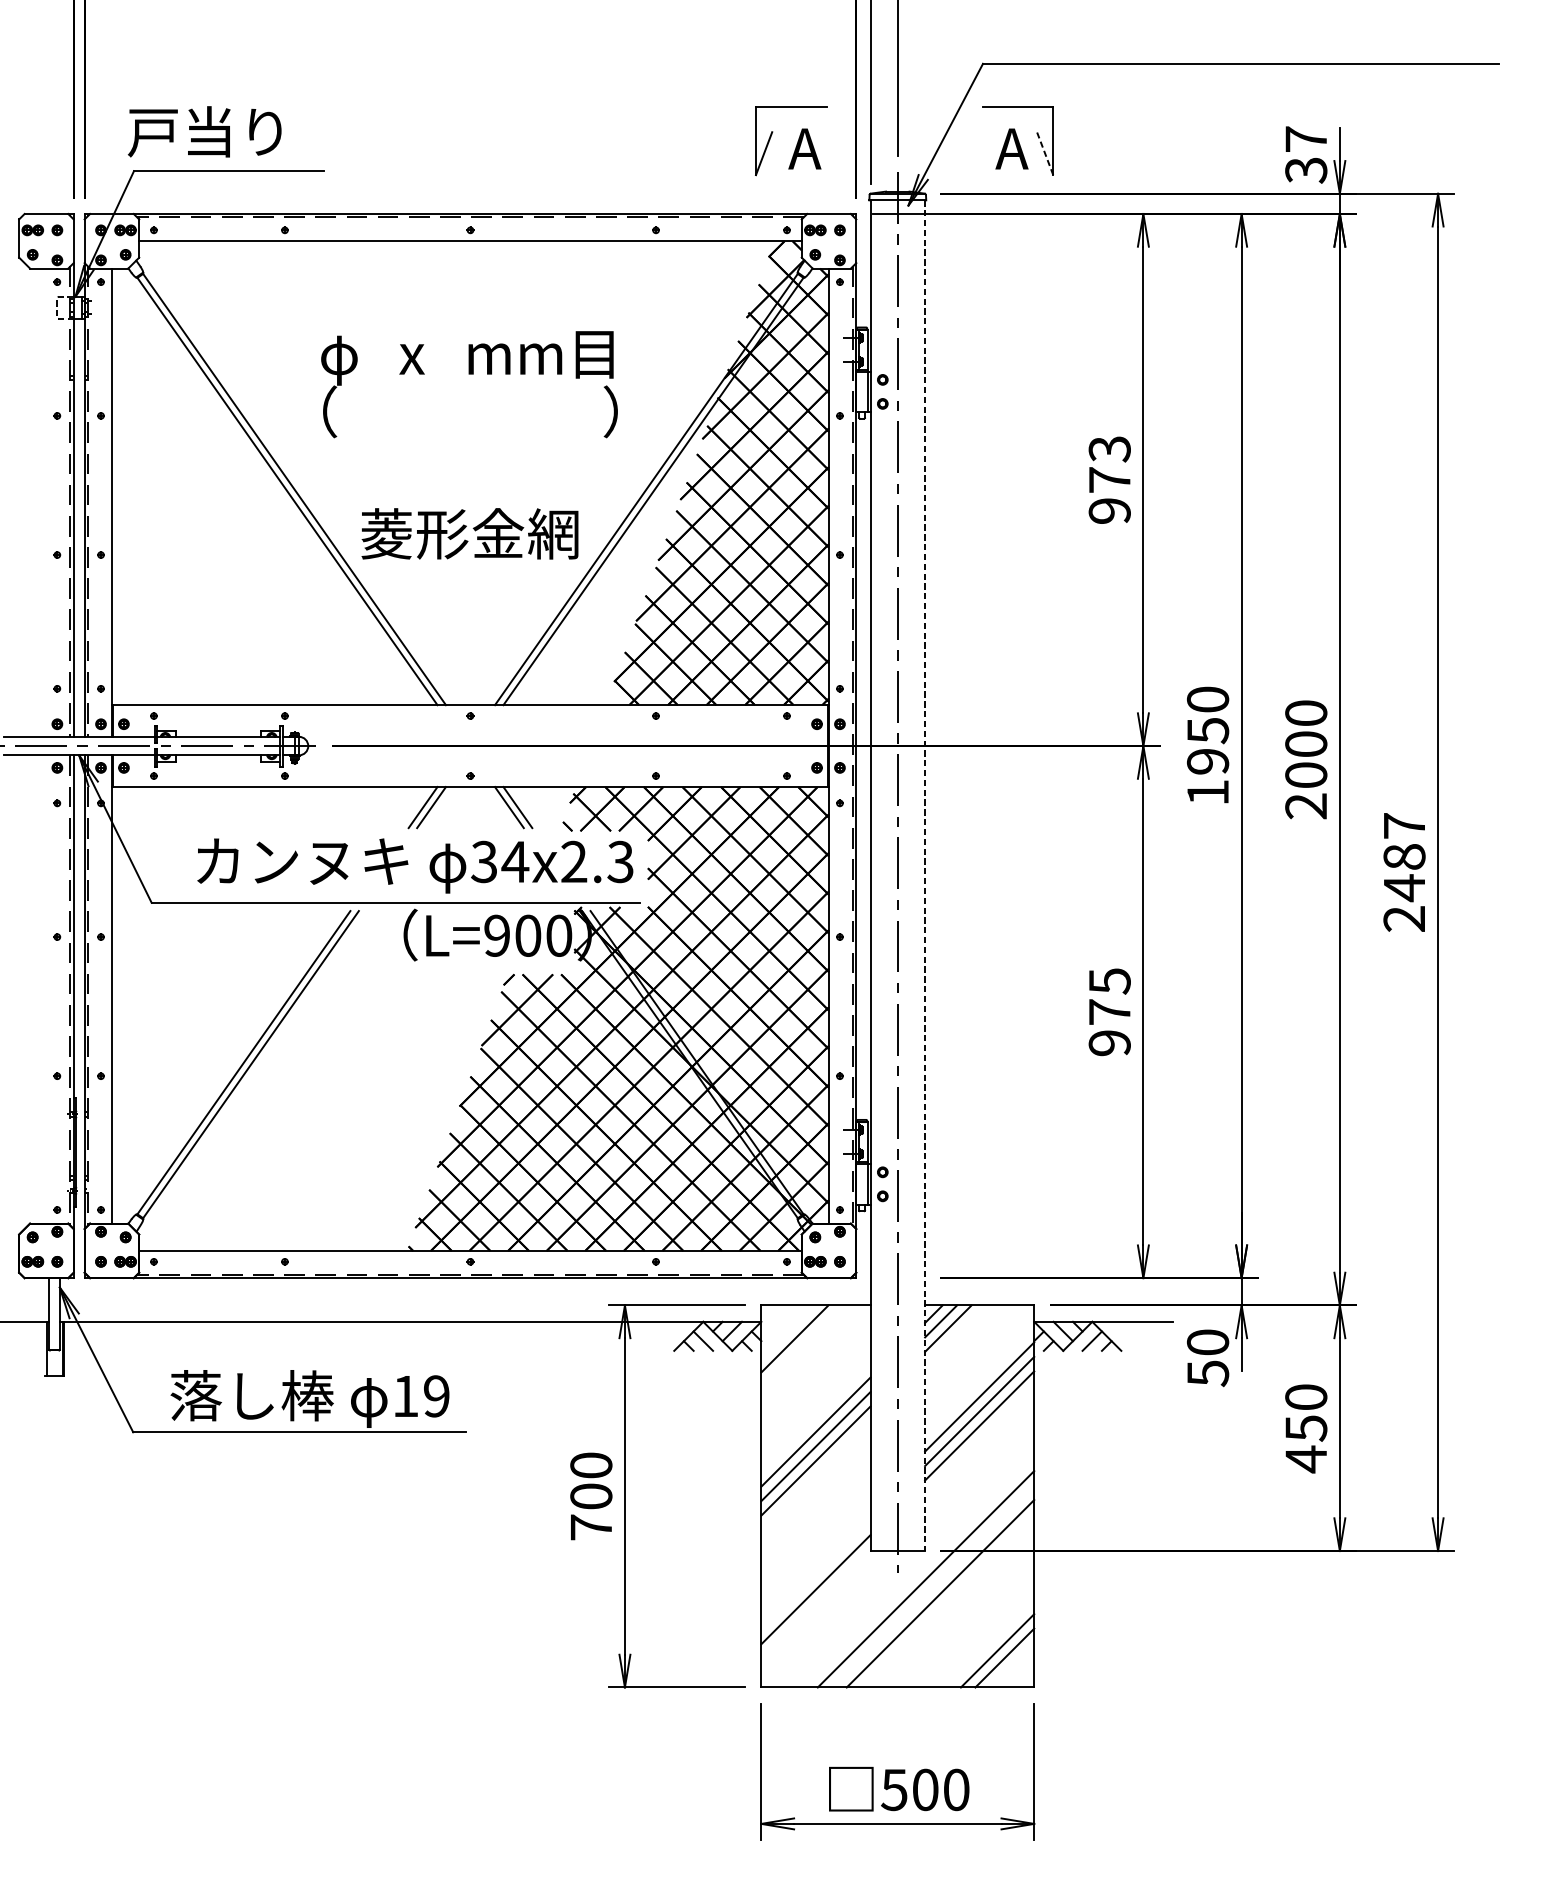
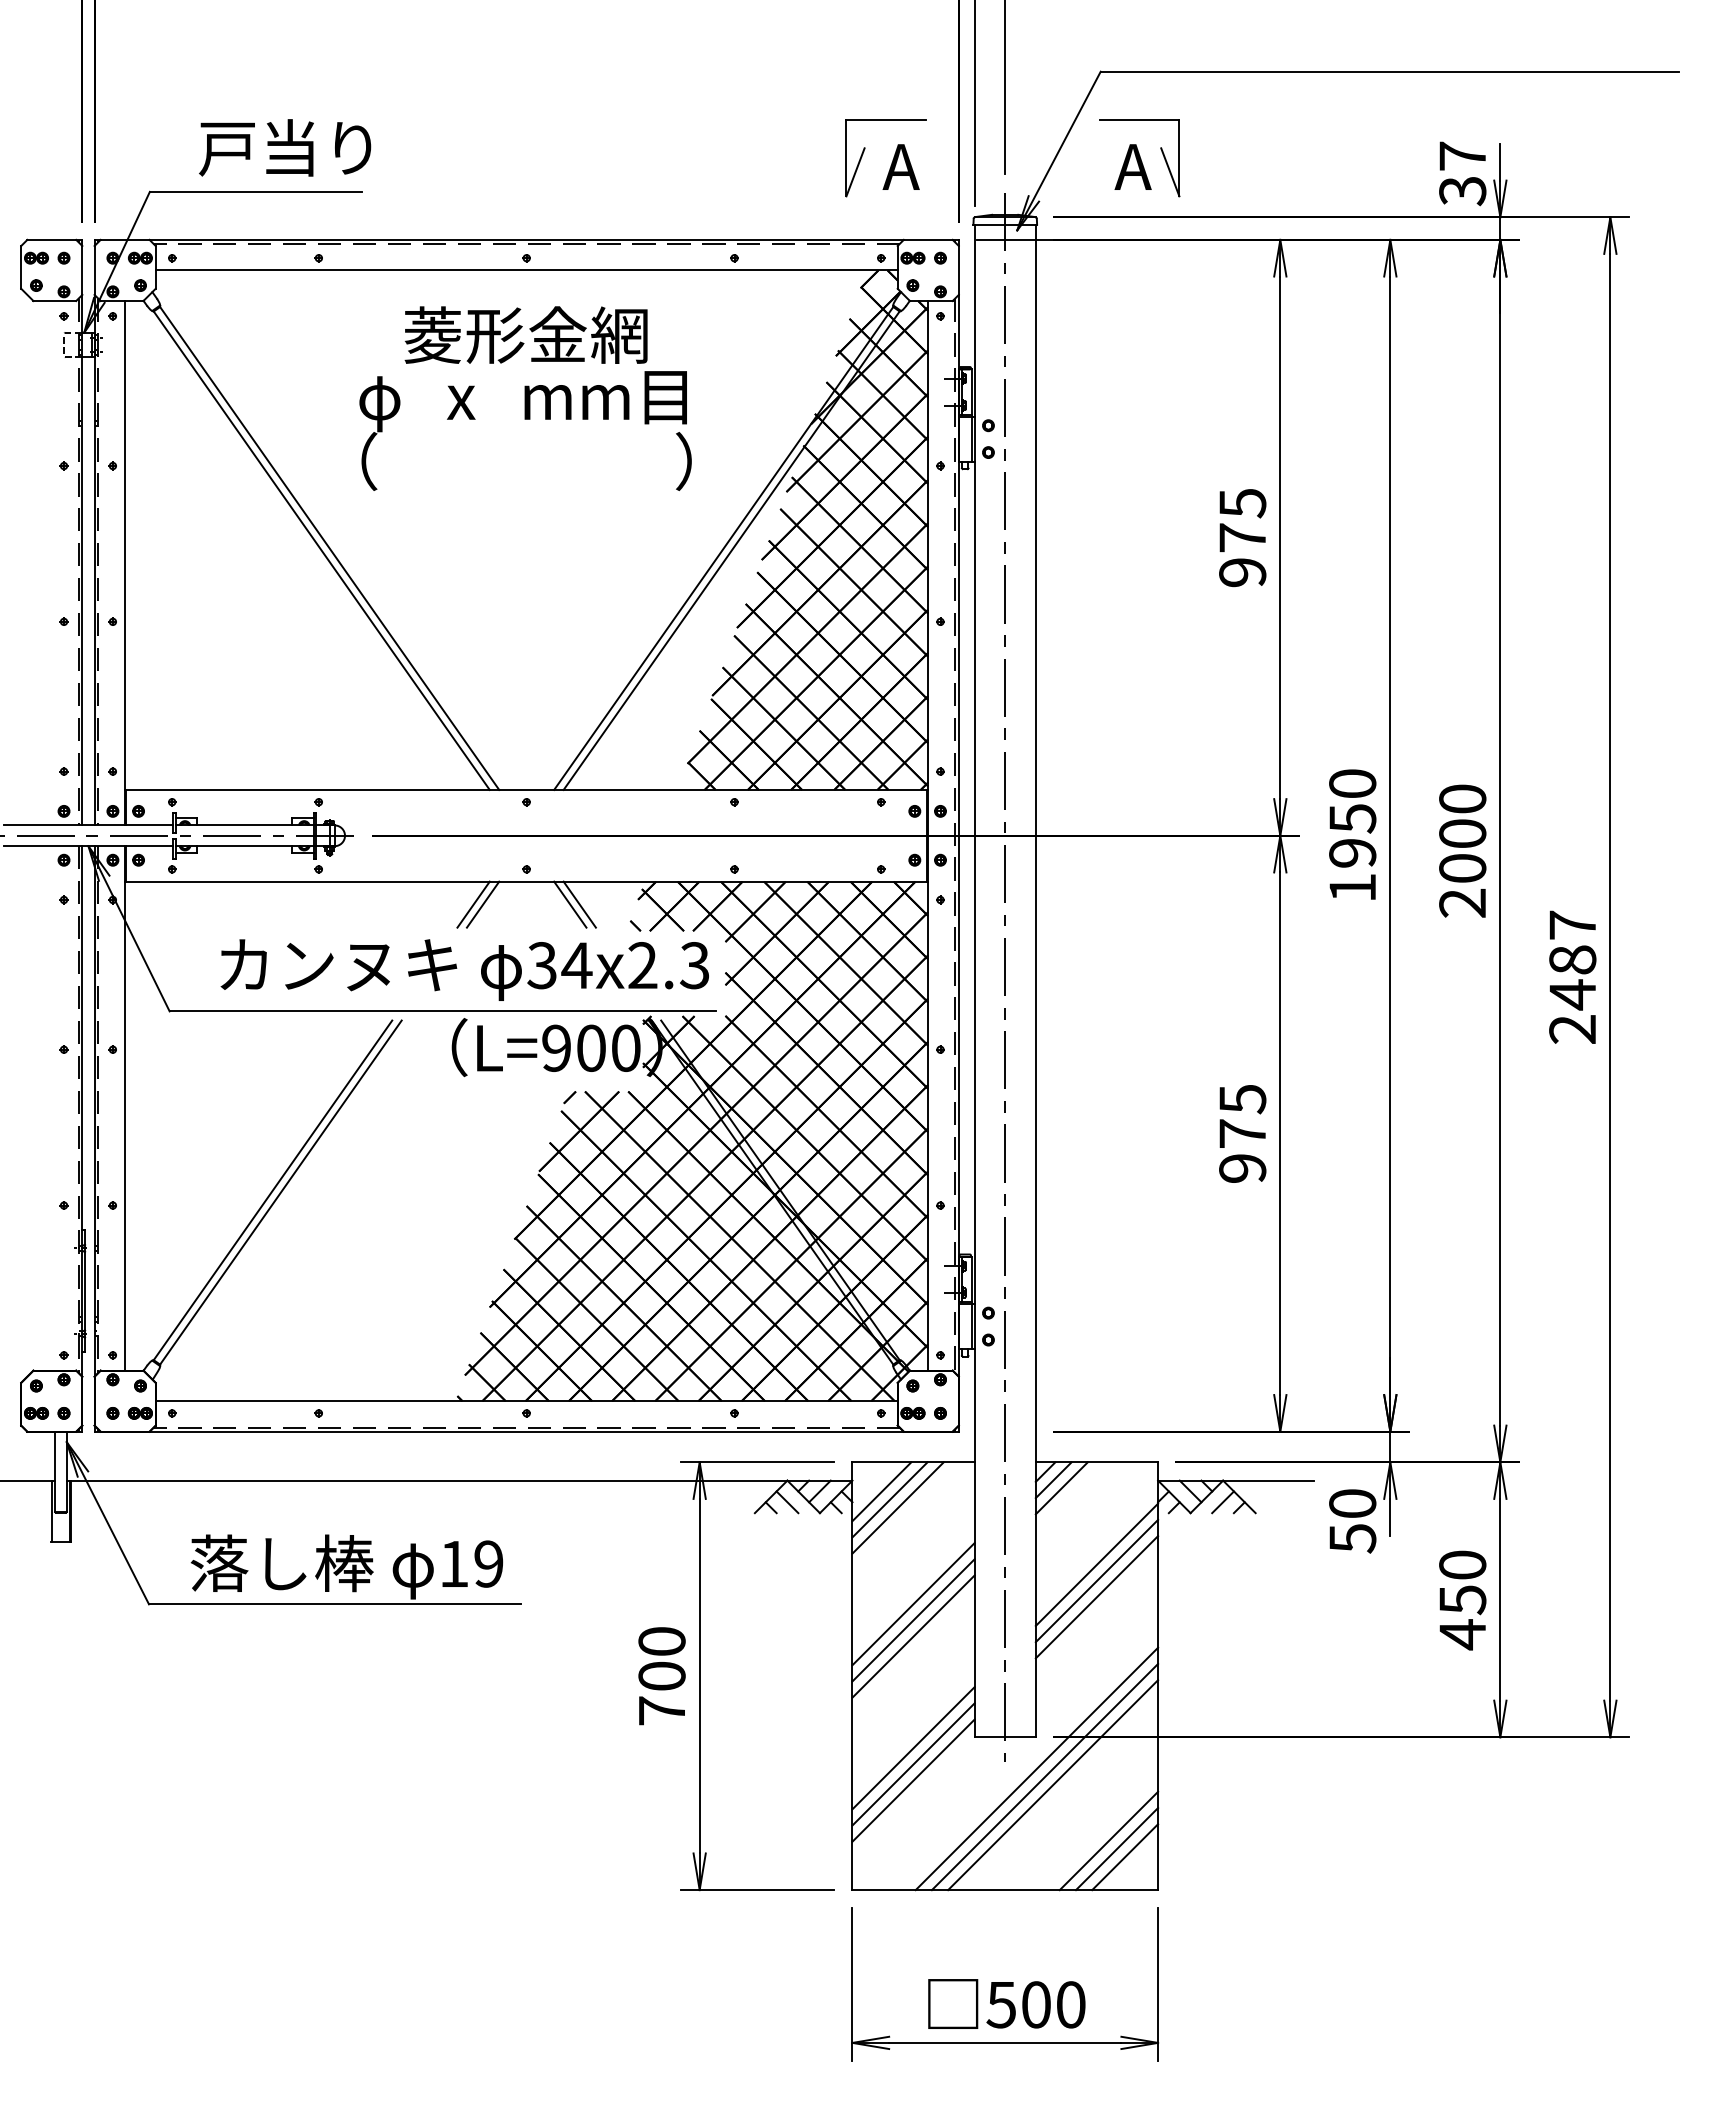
text: (205, 131) -> (285, 147), moved
line: (1045, 153) -> (1170, 172), dashed -> solid
text: (1109, 449) -> (1242, 503), 973 -> 975
text: (469, 533) -> (525, 334), moved
line: (924, 876) -> (1035, 981), dashed -> solid
line: (787, 1331) -> (881, 1491), added
line: (801, 1345) -> (897, 1507), added
line: (815, 1561) -> (913, 1748), added
line: (815, 1575) -> (913, 1764), added
line: (932, 1586) -> (1044, 1776), added
line: (989, 1643) -> (1108, 1840), added

